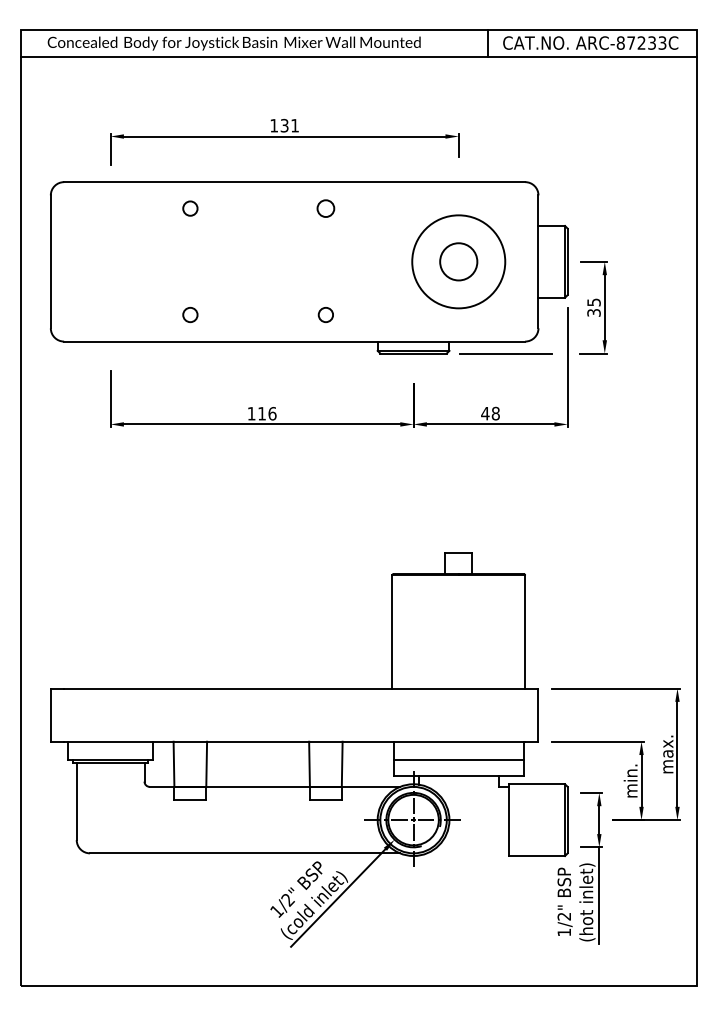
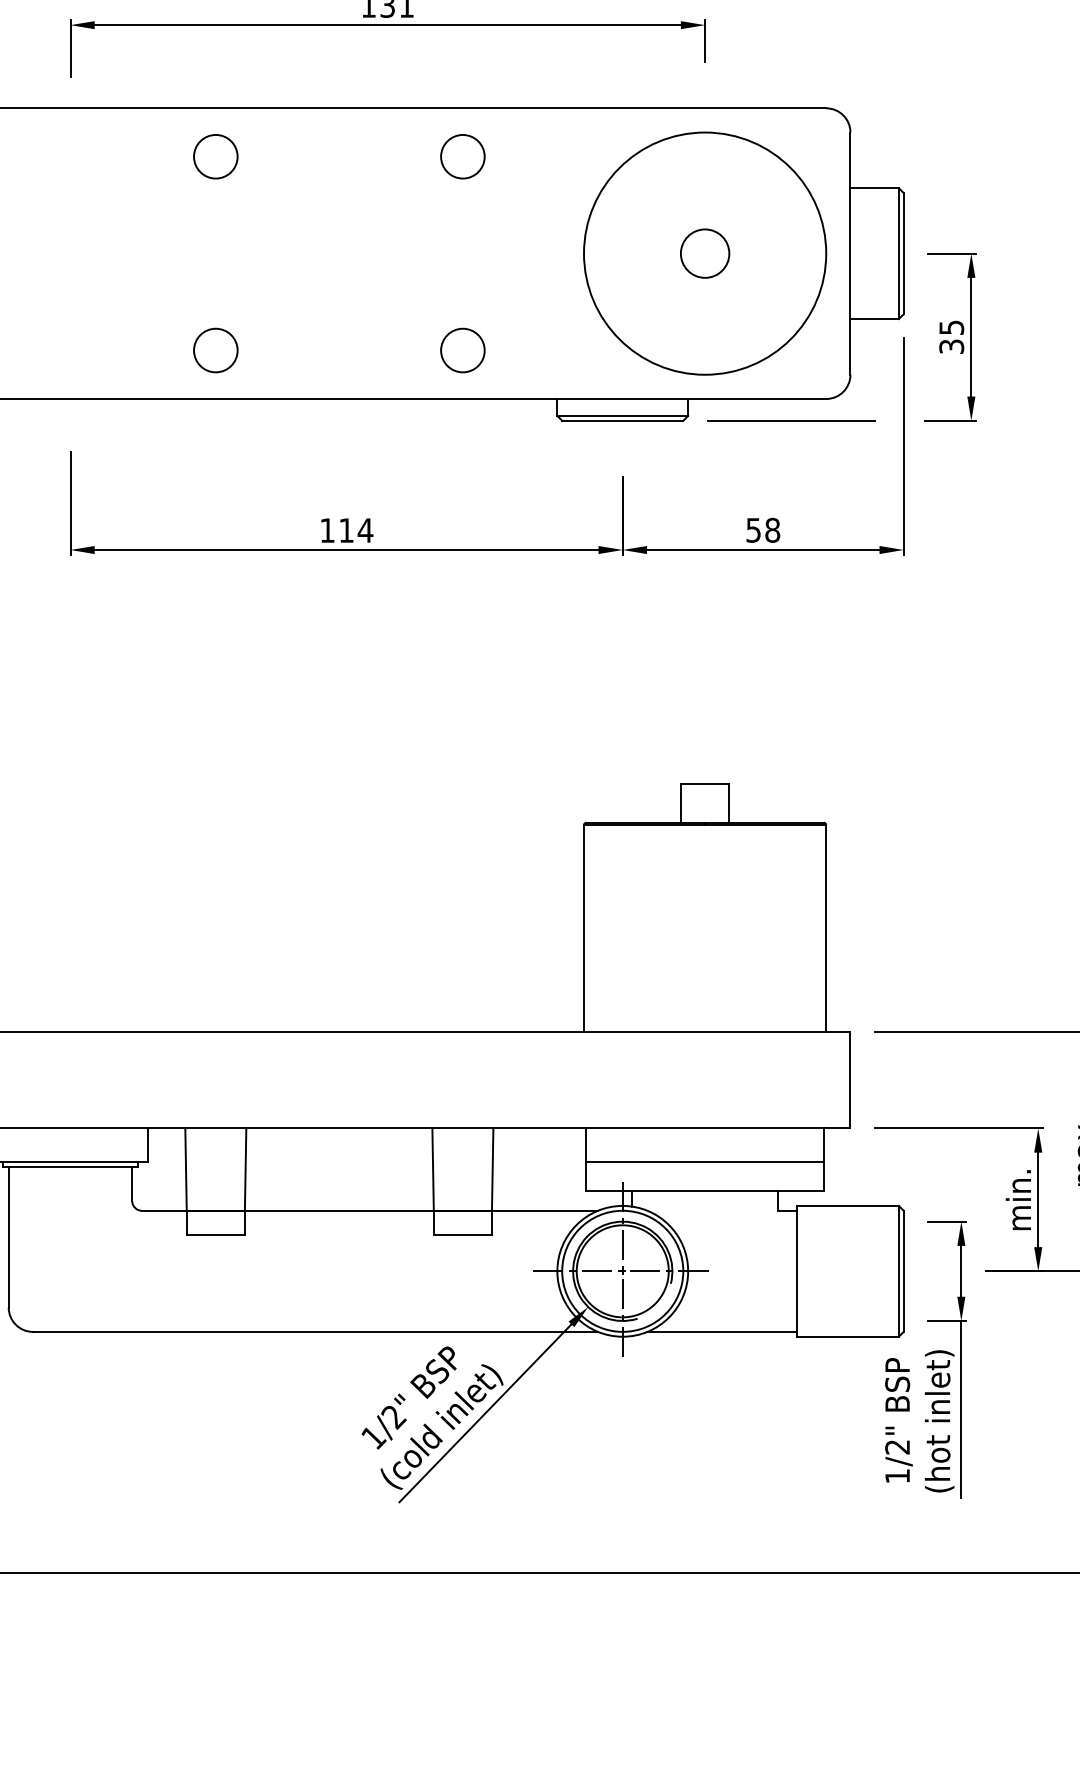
circle: (190, 208) -> (216, 156), size x1.67
circle: (325, 208) -> (462, 156), size x1.43
circle: (458, 261) -> (704, 252), size x0.71
circle: (458, 261) -> (704, 252), size x1.43
circle: (190, 314) -> (216, 349), size x1.67
circle: (325, 314) -> (462, 349), size x1.67
text: (272, 413) -> (365, 530), 116 -> 114
text: (485, 413) -> (753, 530), 48 -> 58
line: (468, 853) -> (722, 1332), added

